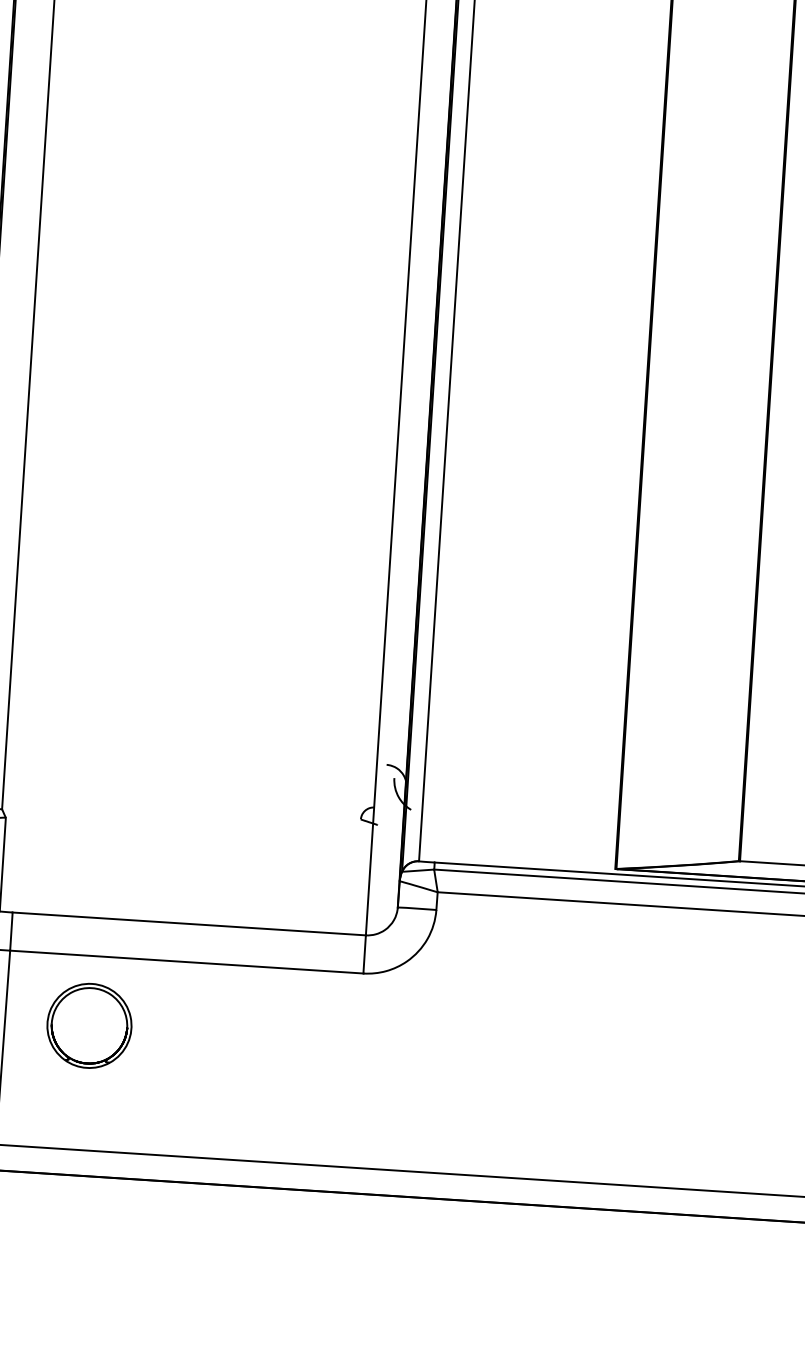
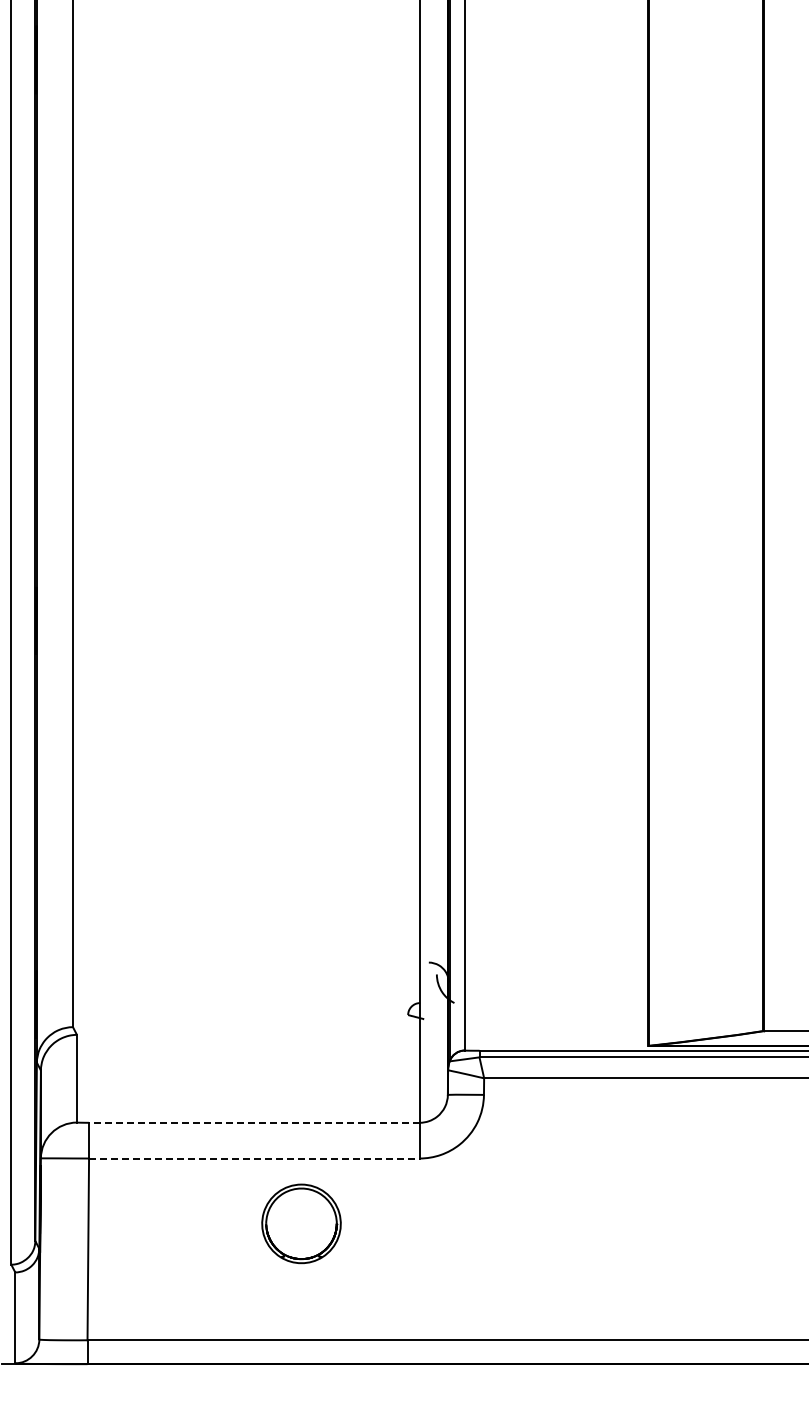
line: (188, 923) -> (253, 1122), solid -> dashed
line: (186, 962) -> (254, 1158), solid -> dashed
part: (89, 1025) -> (301, 1223), moved

